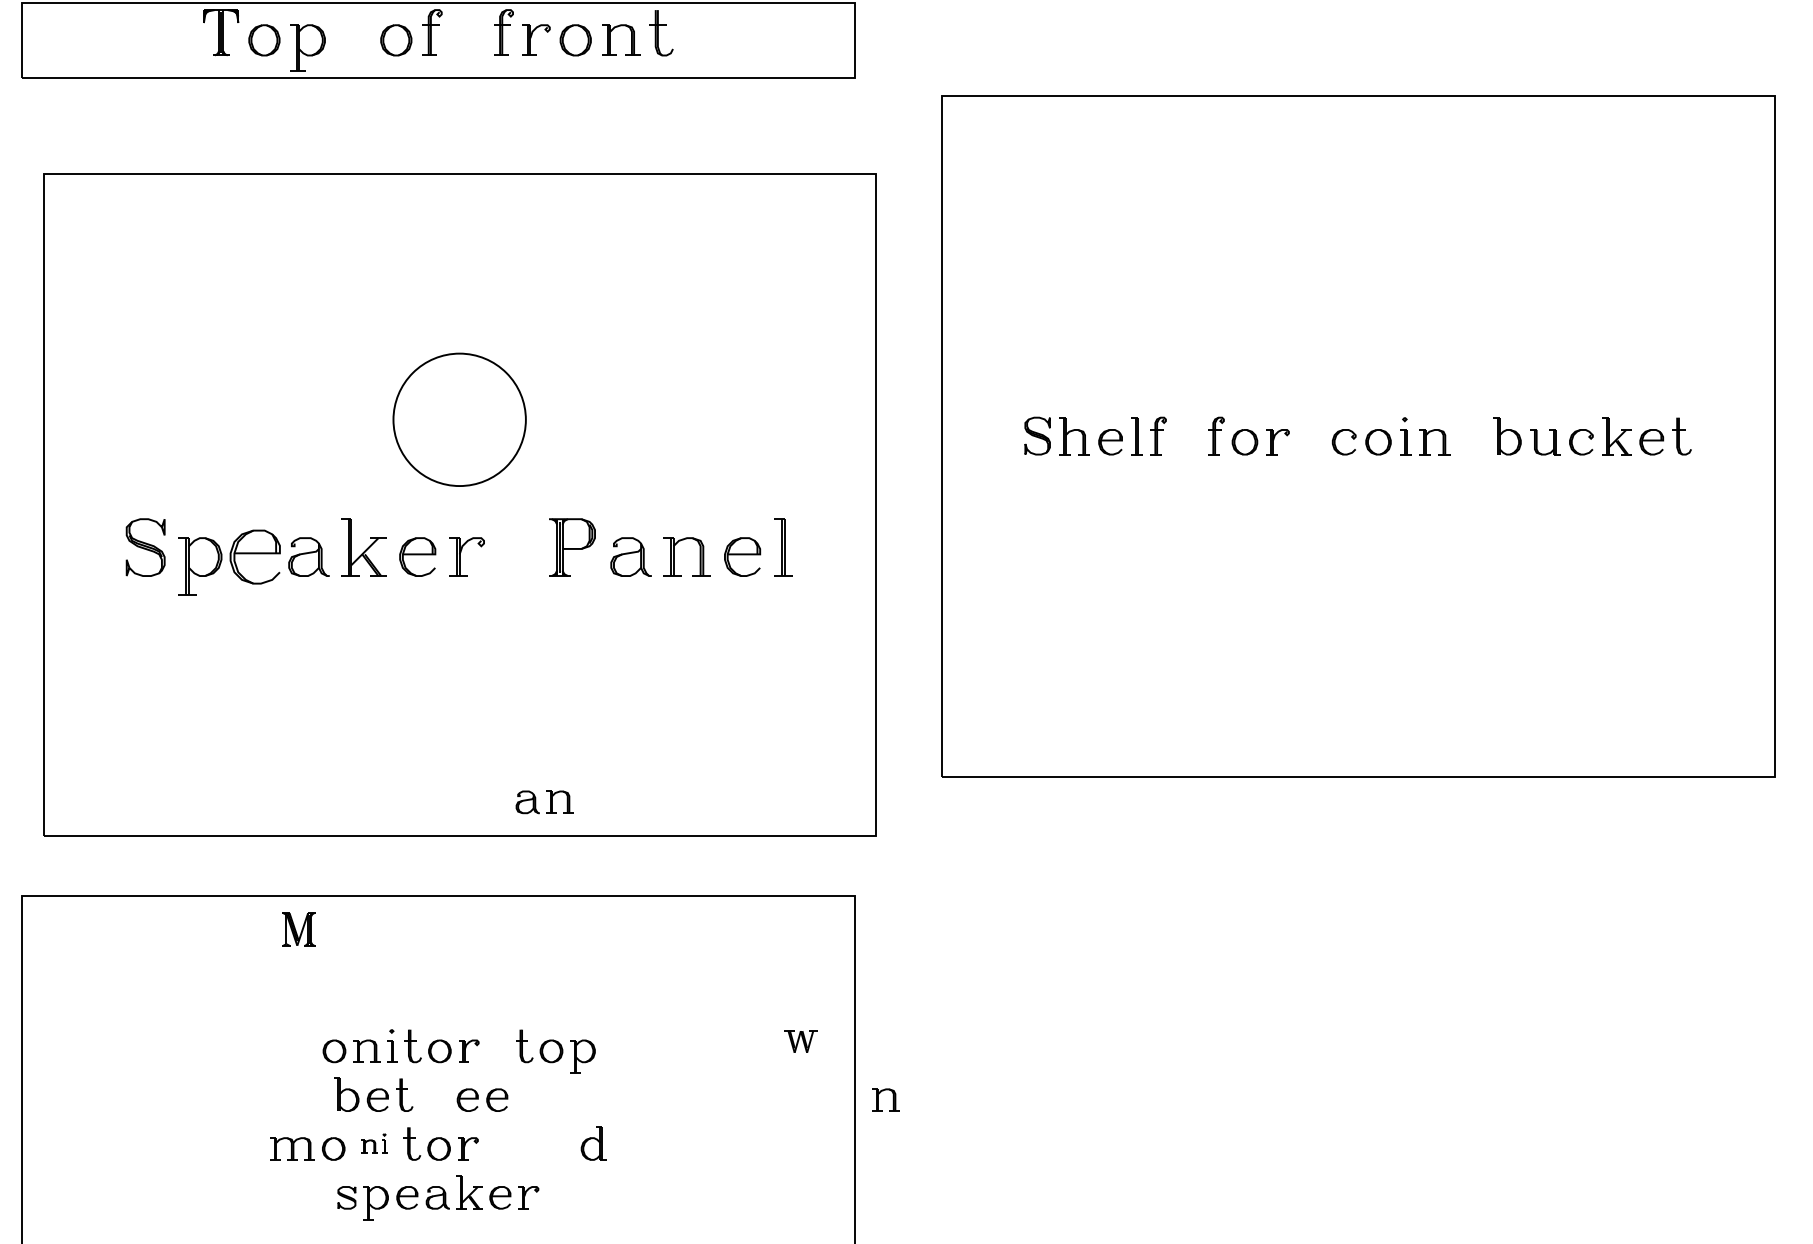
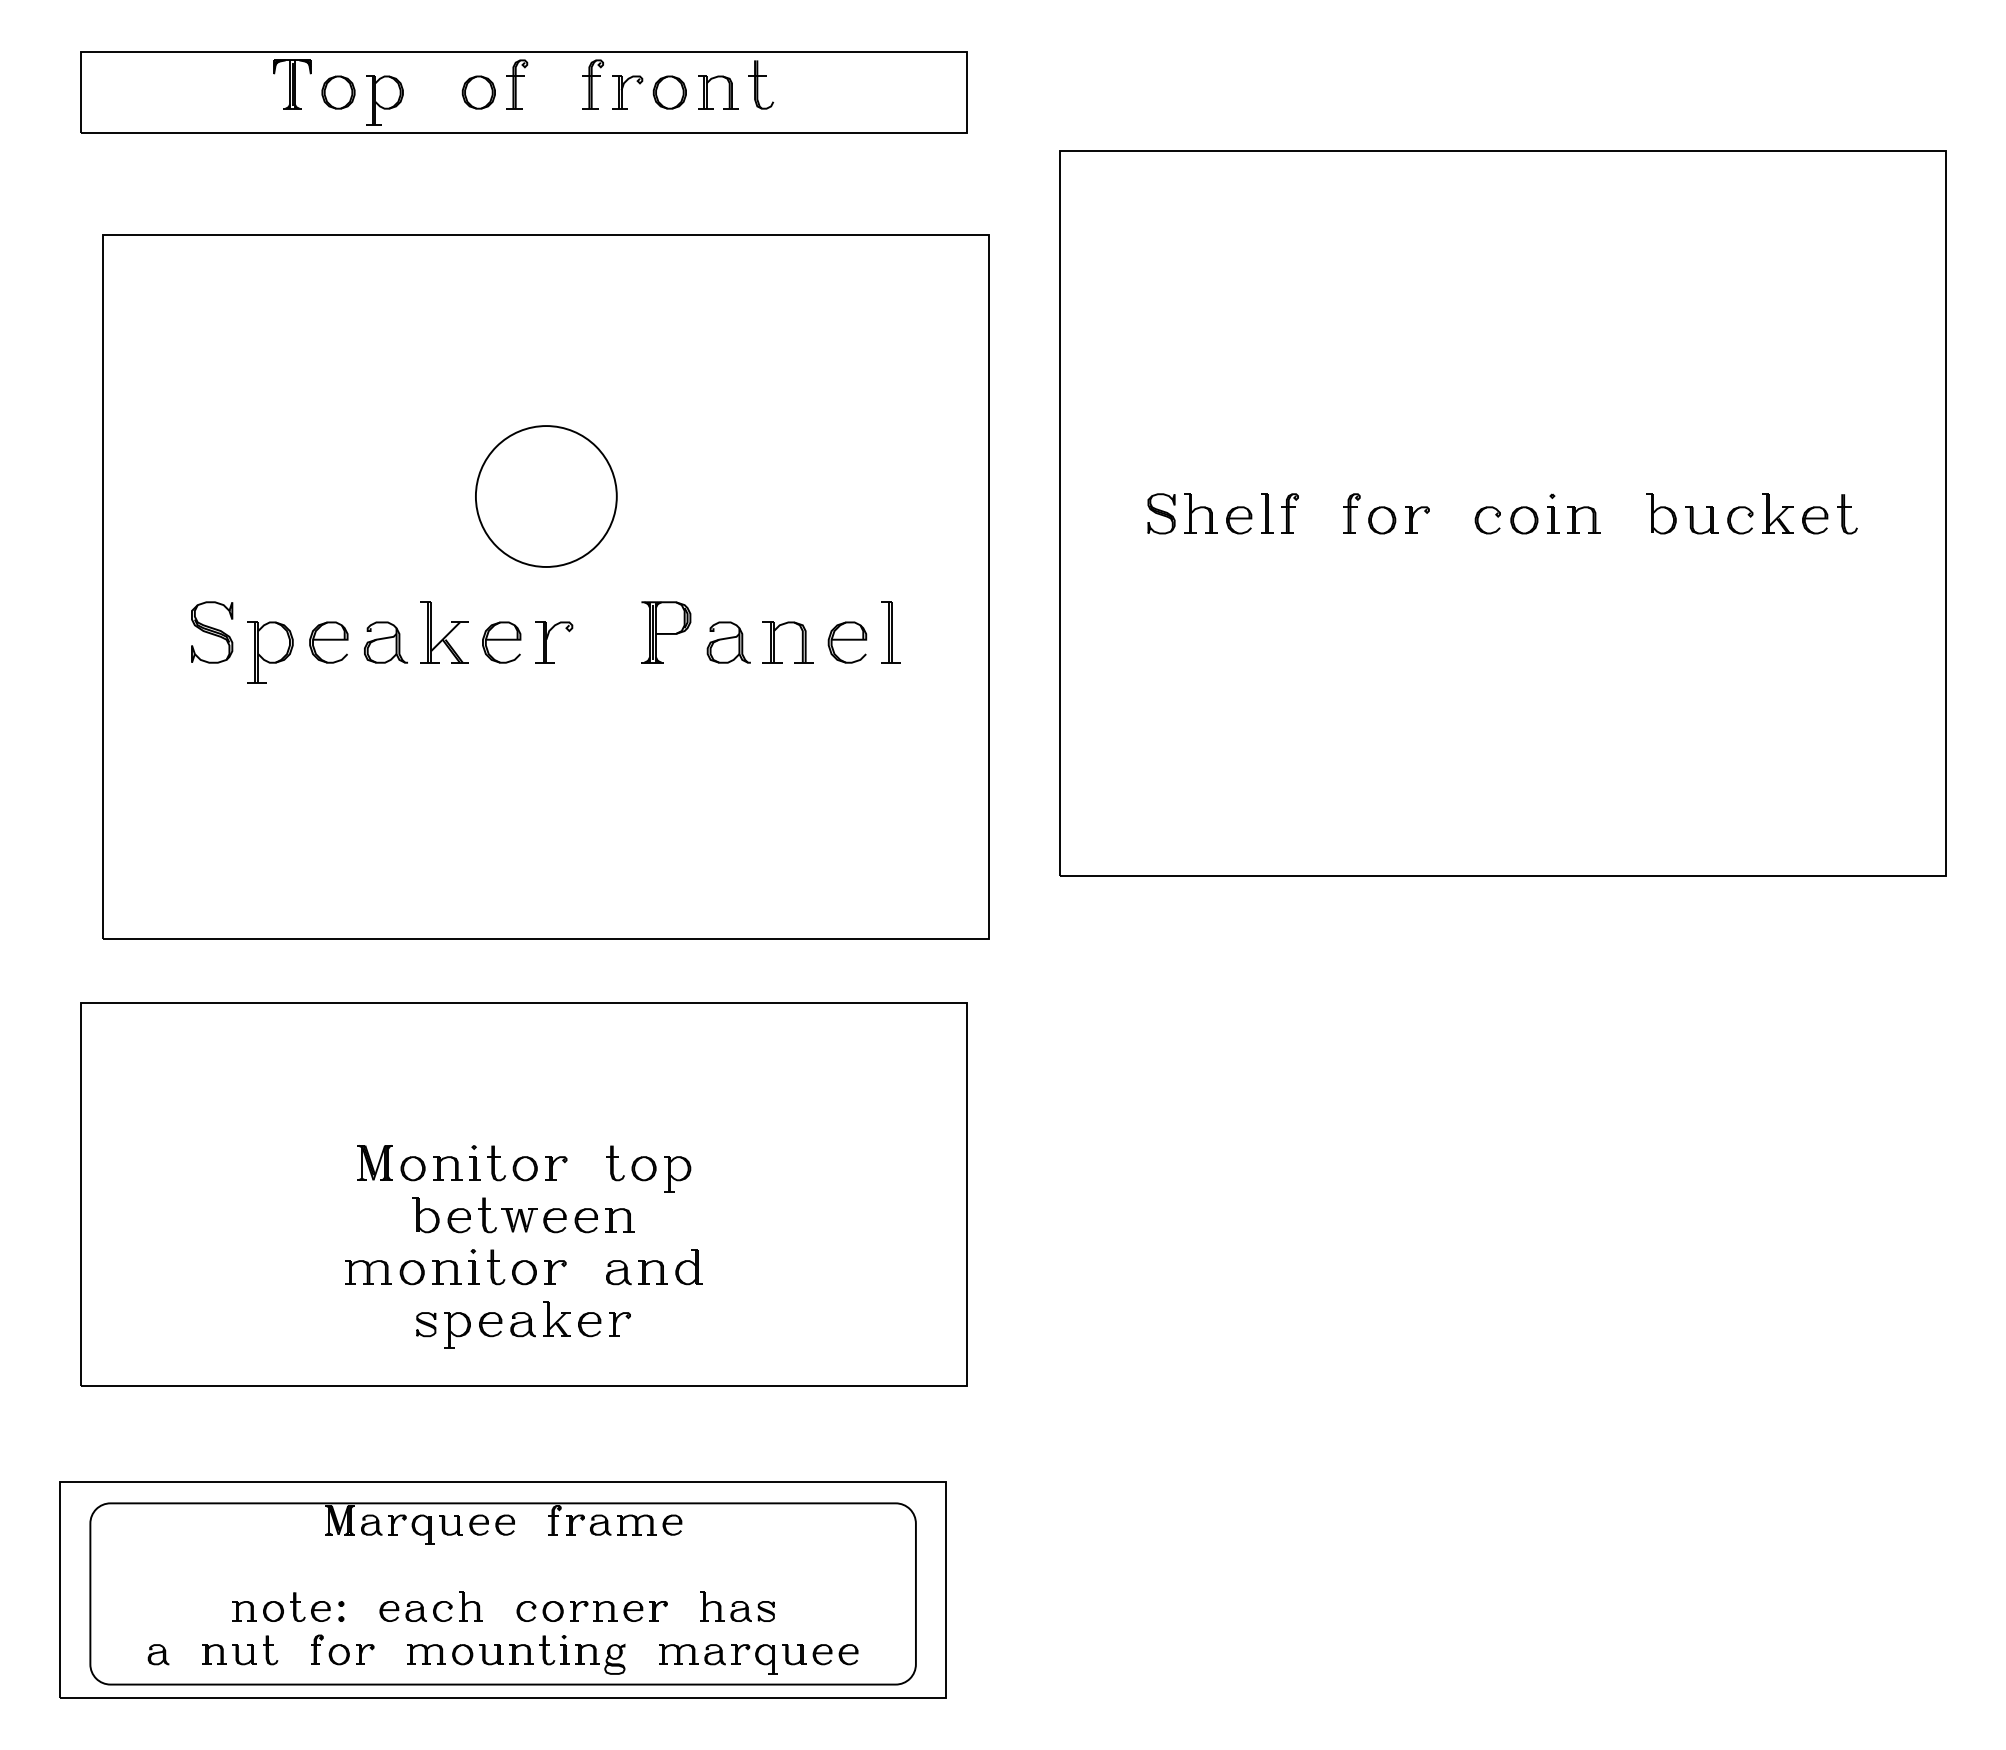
part: (255, 556) -> (328, 642), size x0.71
part: (544, 802) -> (636, 1272), moved
part: (298, 929) -> (374, 1162), moved
part: (800, 1041) -> (519, 1220), moved
part: (878, 1100) -> (612, 1220), moved
part: (374, 1143) -> (455, 1266), size x1.67

